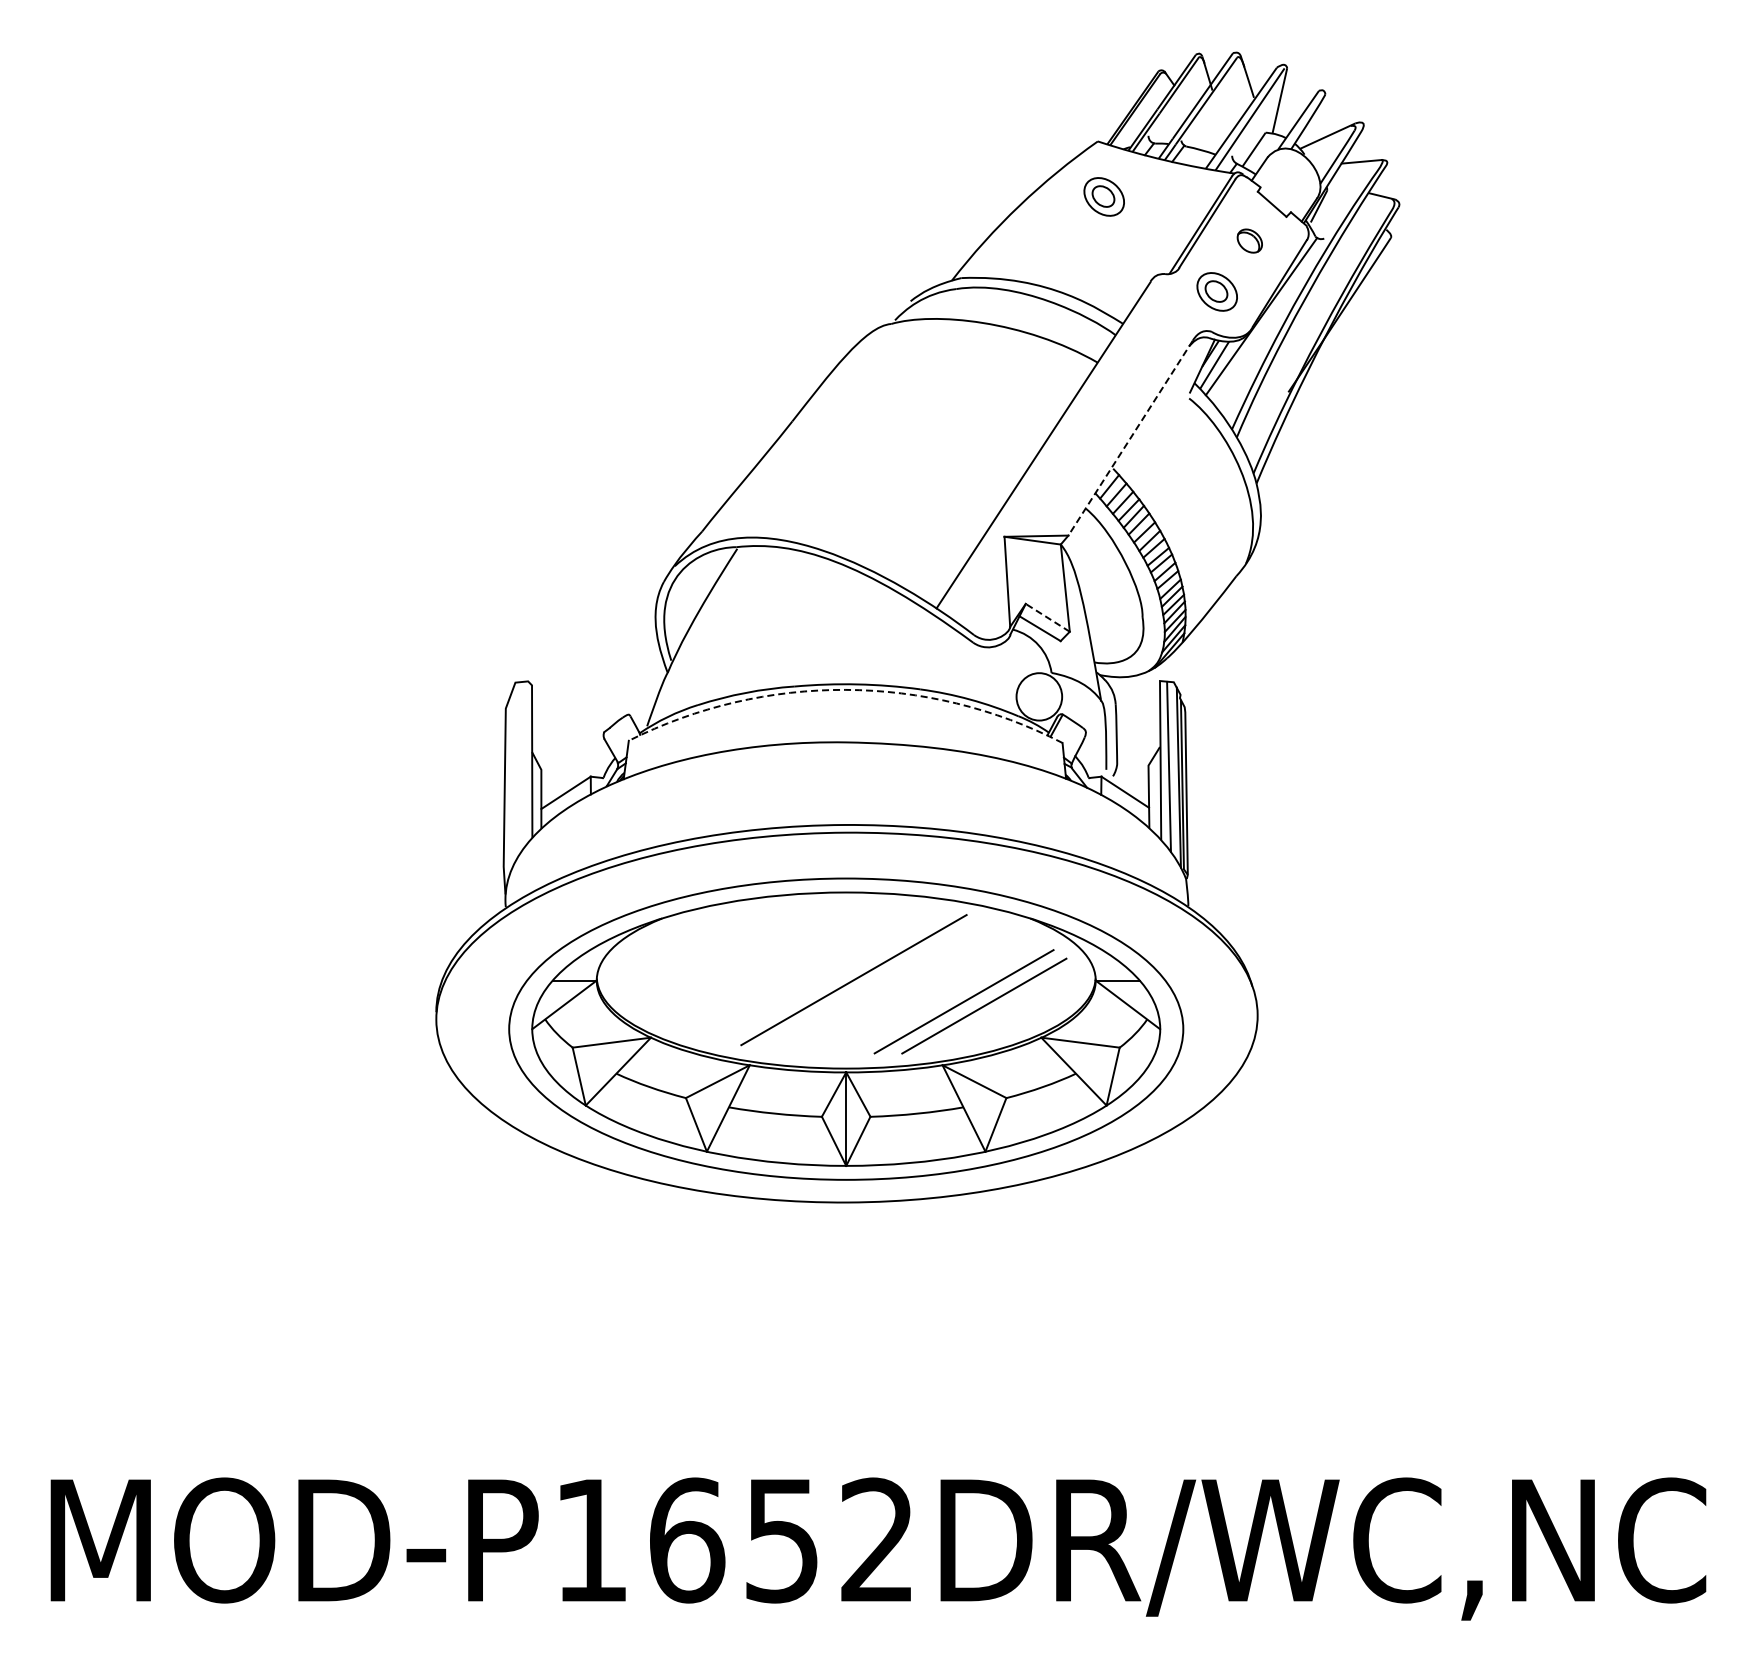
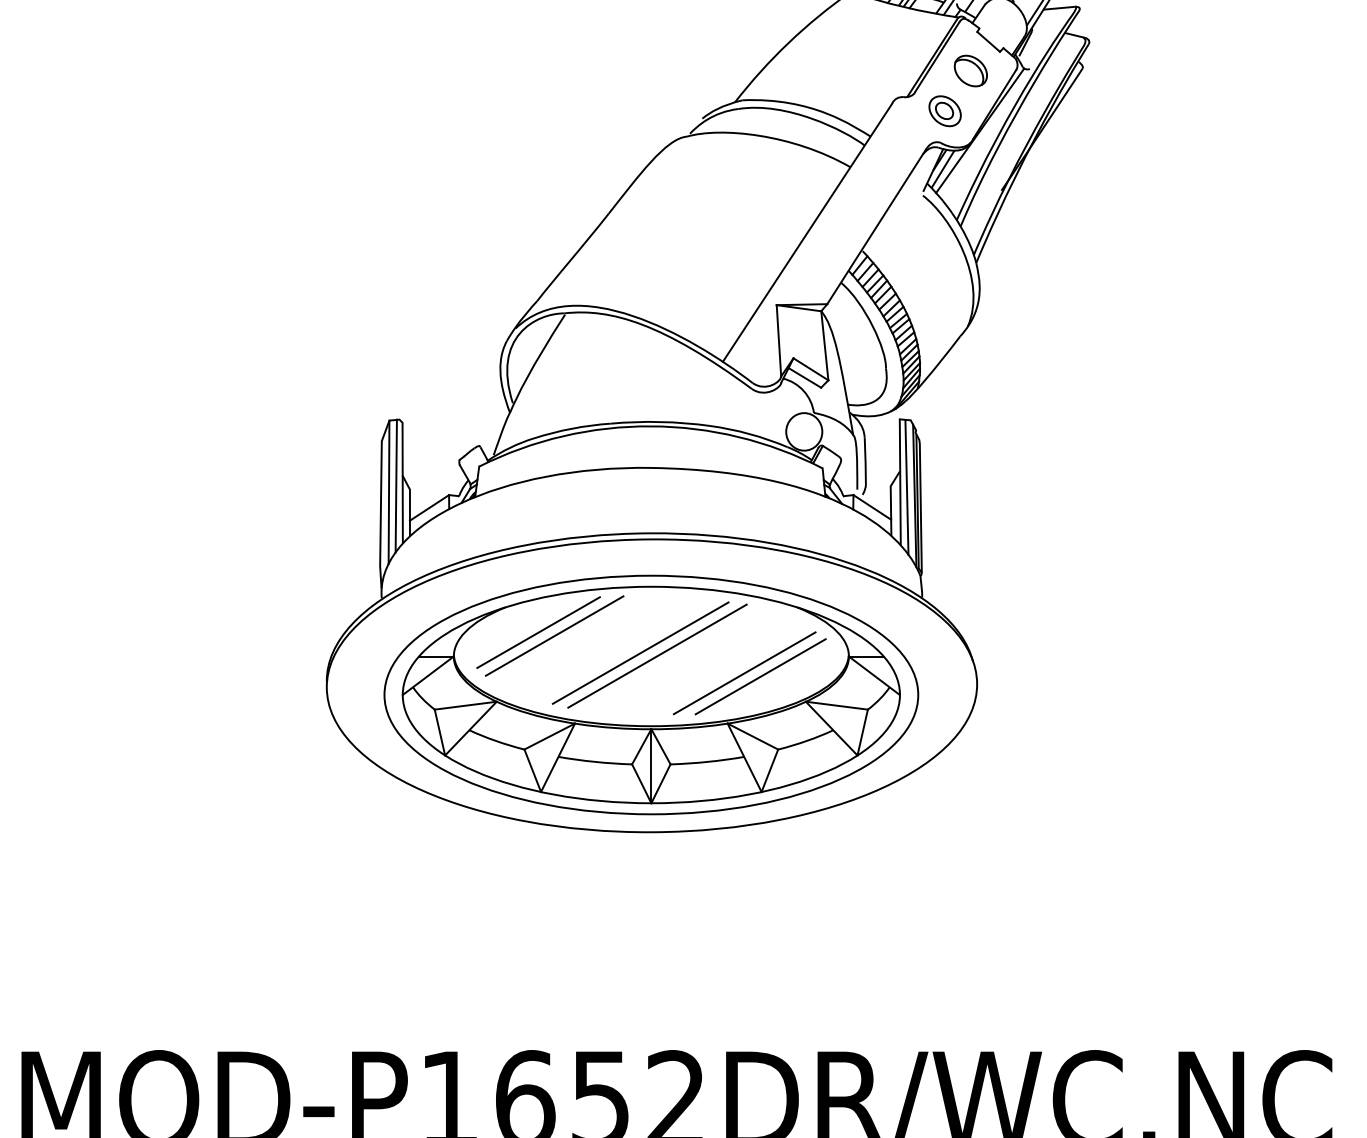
part: (1103, 196) -> (855, 35), removed
part: (1249, 240) -> (970, 70), size x1.67
line: (1130, 438) -> (876, 227), dashed -> solid
line: (1047, 617) -> (810, 369), dashed -> solid
arc: (845, 689) -> (650, 426), dashed -> solid
line: (523, 765) -> (395, 486), added
line: (514, 772) -> (388, 491), added
line: (703, 950) -> (538, 632), added
line: (723, 954) -> (554, 635), added
line: (832, 976) -> (640, 653), added

